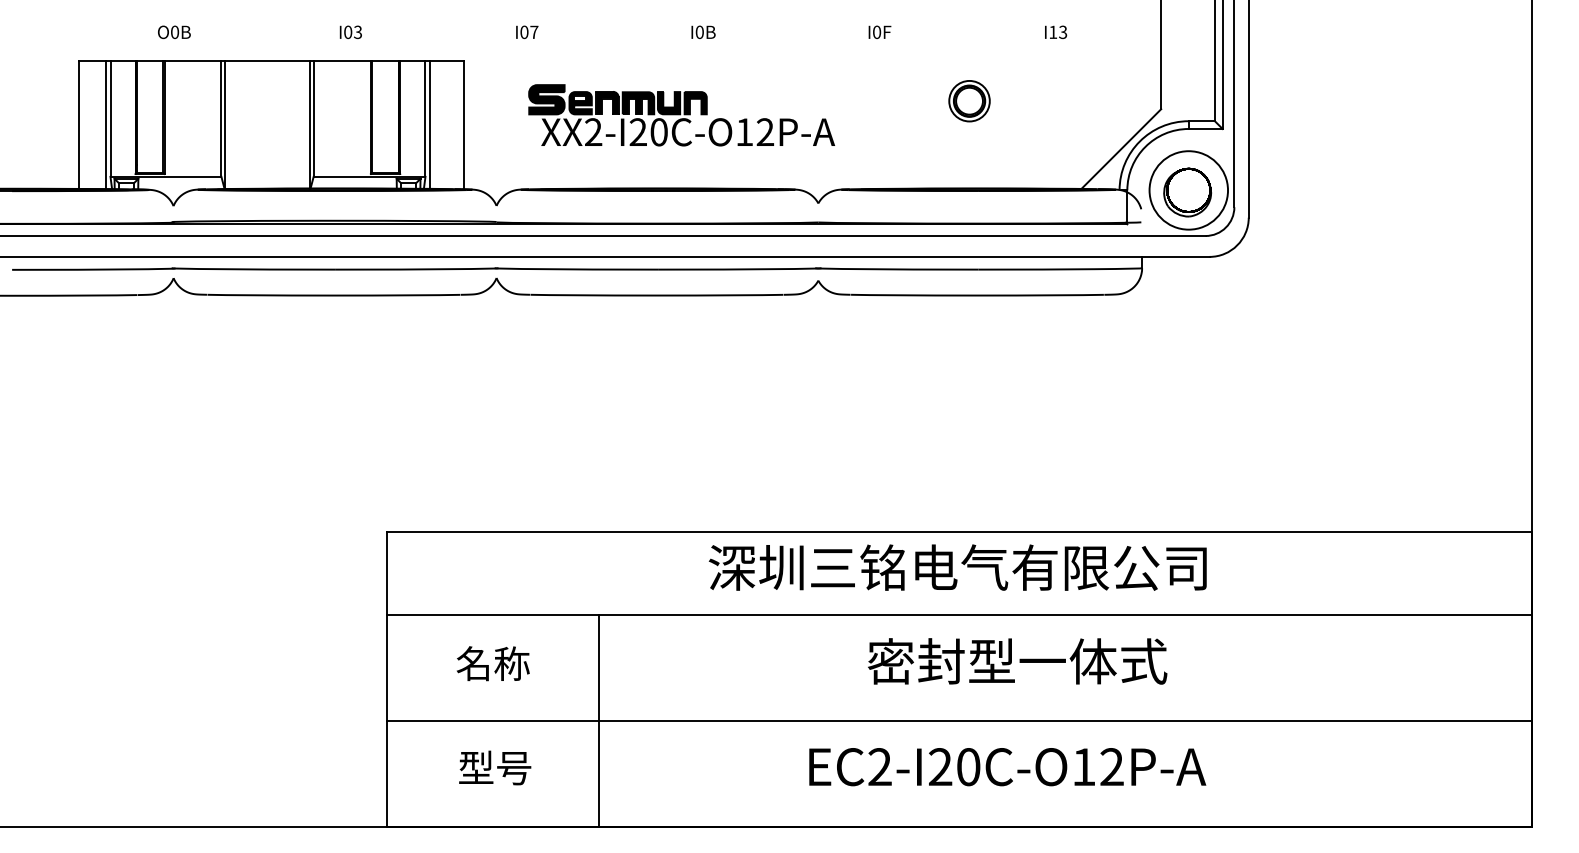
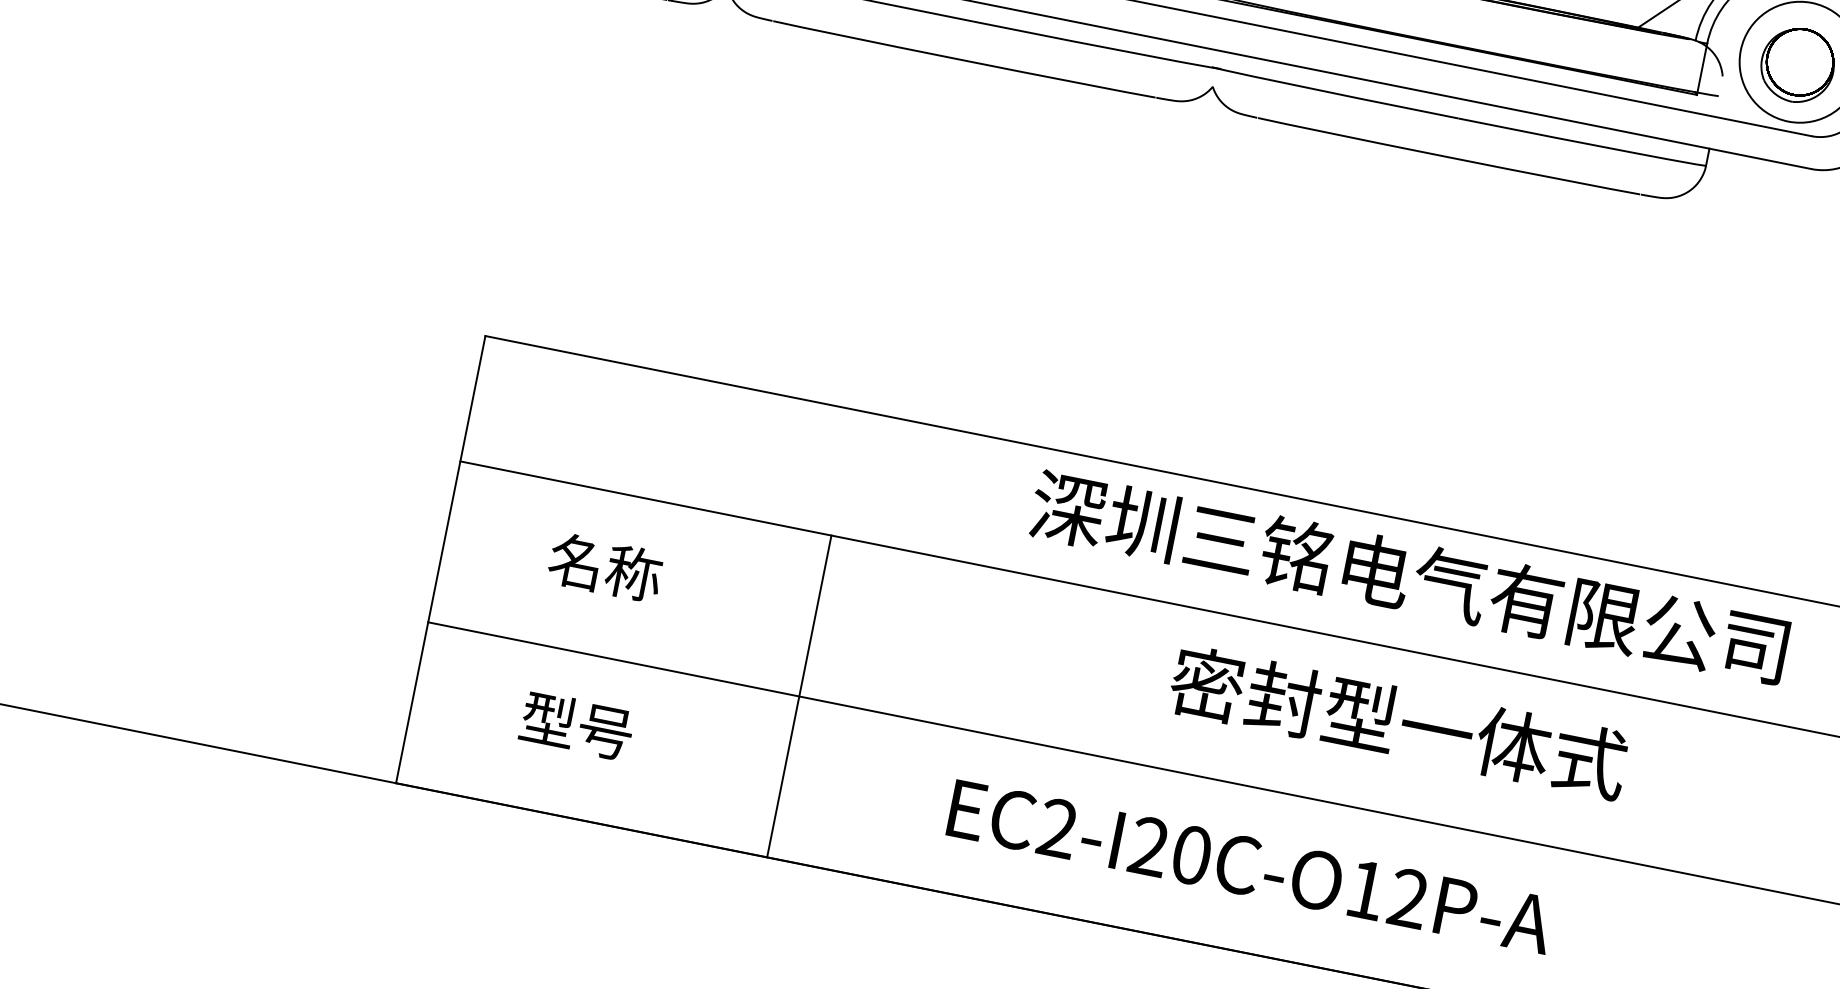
text: (957, 567) -> (1409, 576), moved
line: (598, 720) -> (798, 695), moved
text: (1007, 767) -> (1250, 867), moved

